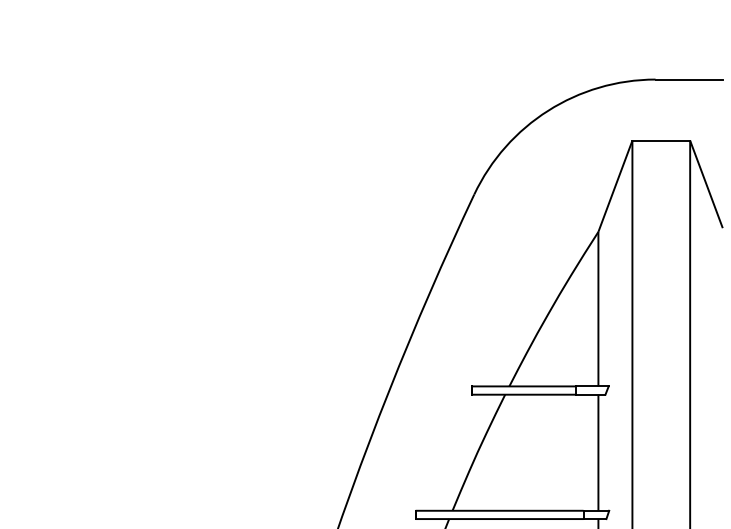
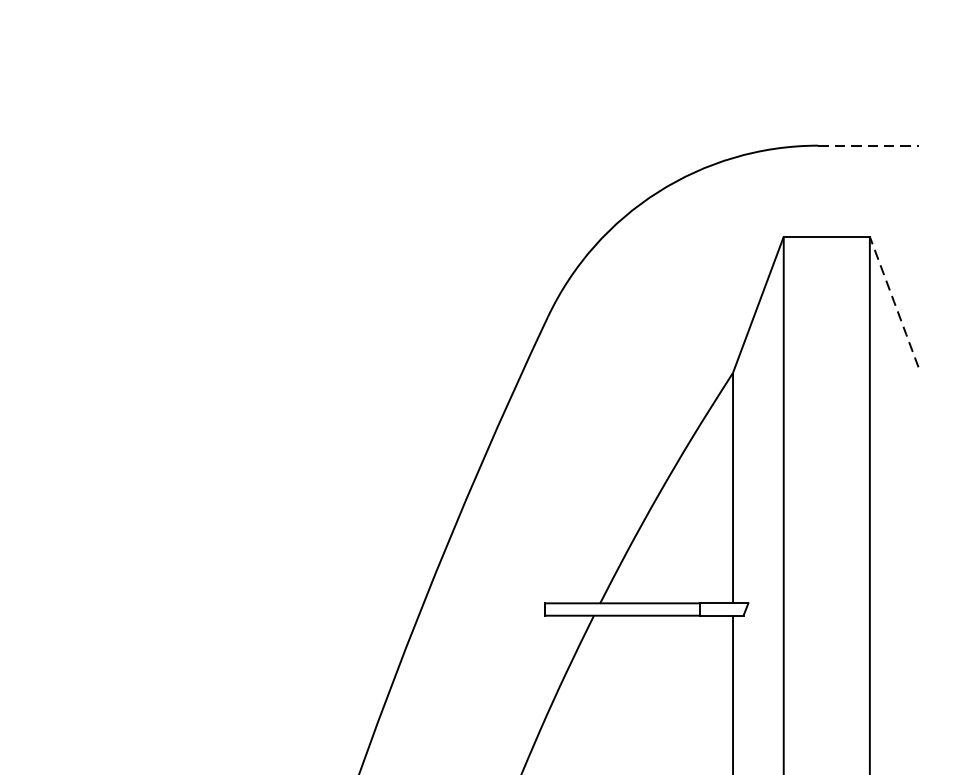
line: (689, 79) -> (868, 145), solid -> dashed
line: (706, 184) -> (894, 302), solid -> dashed

